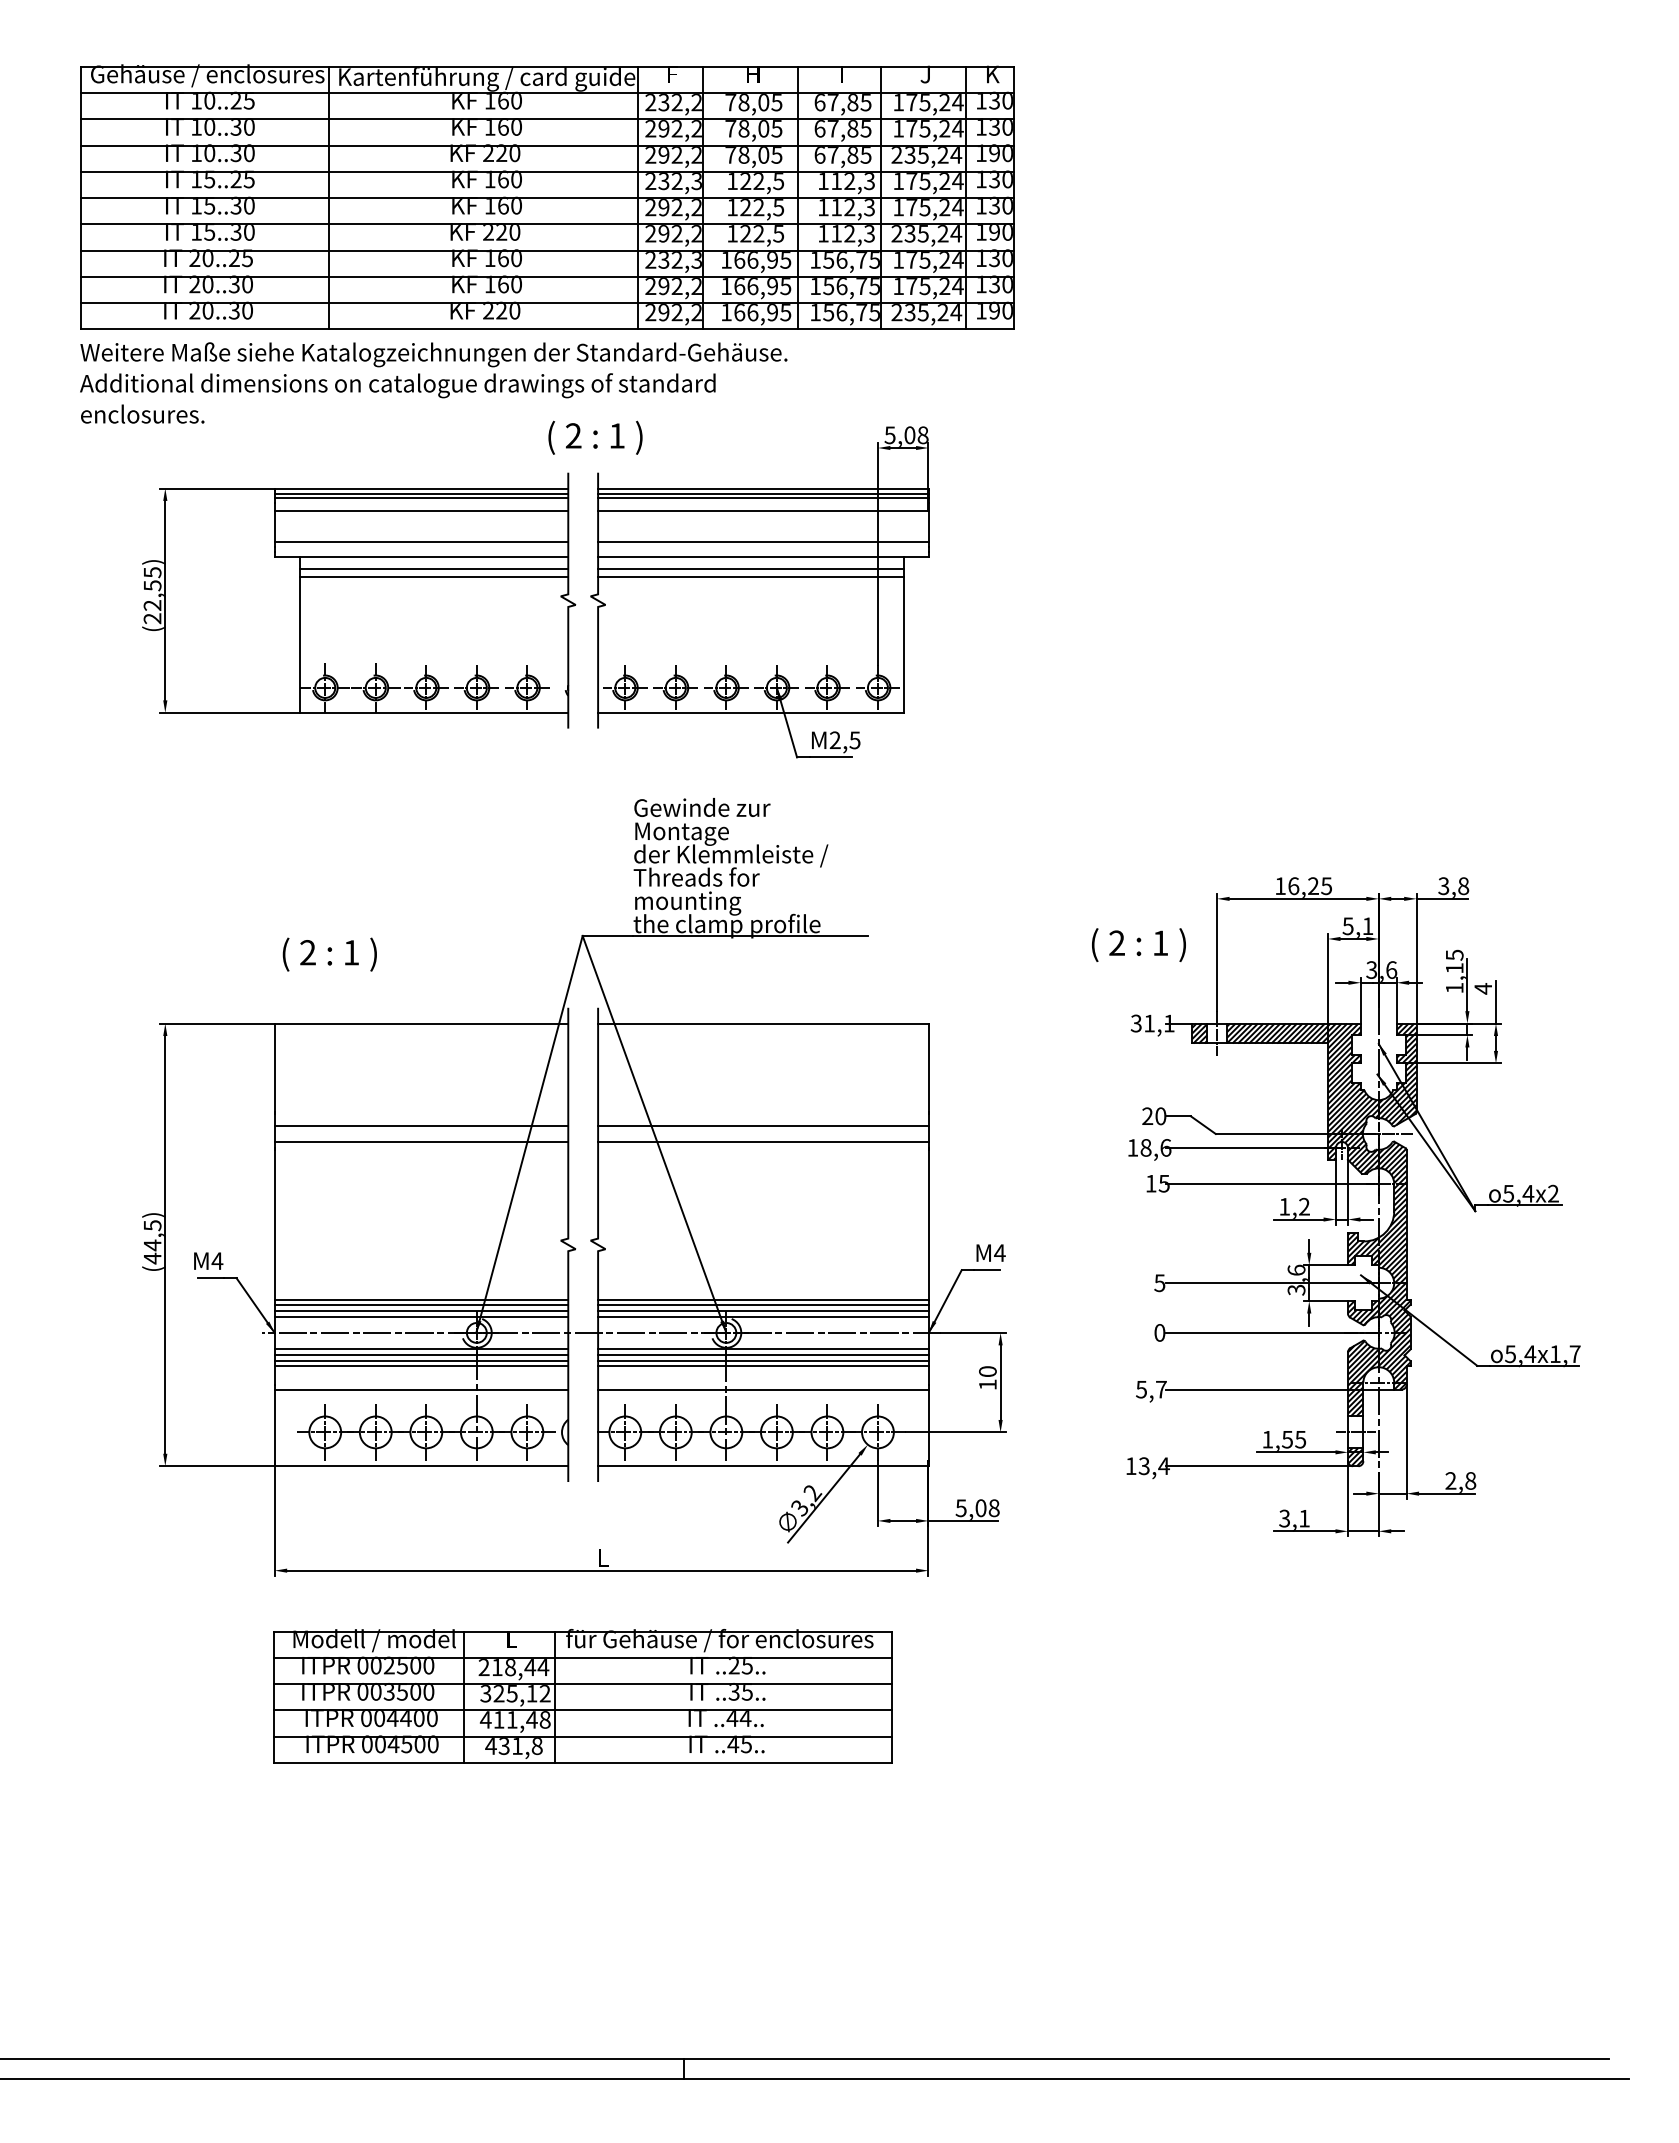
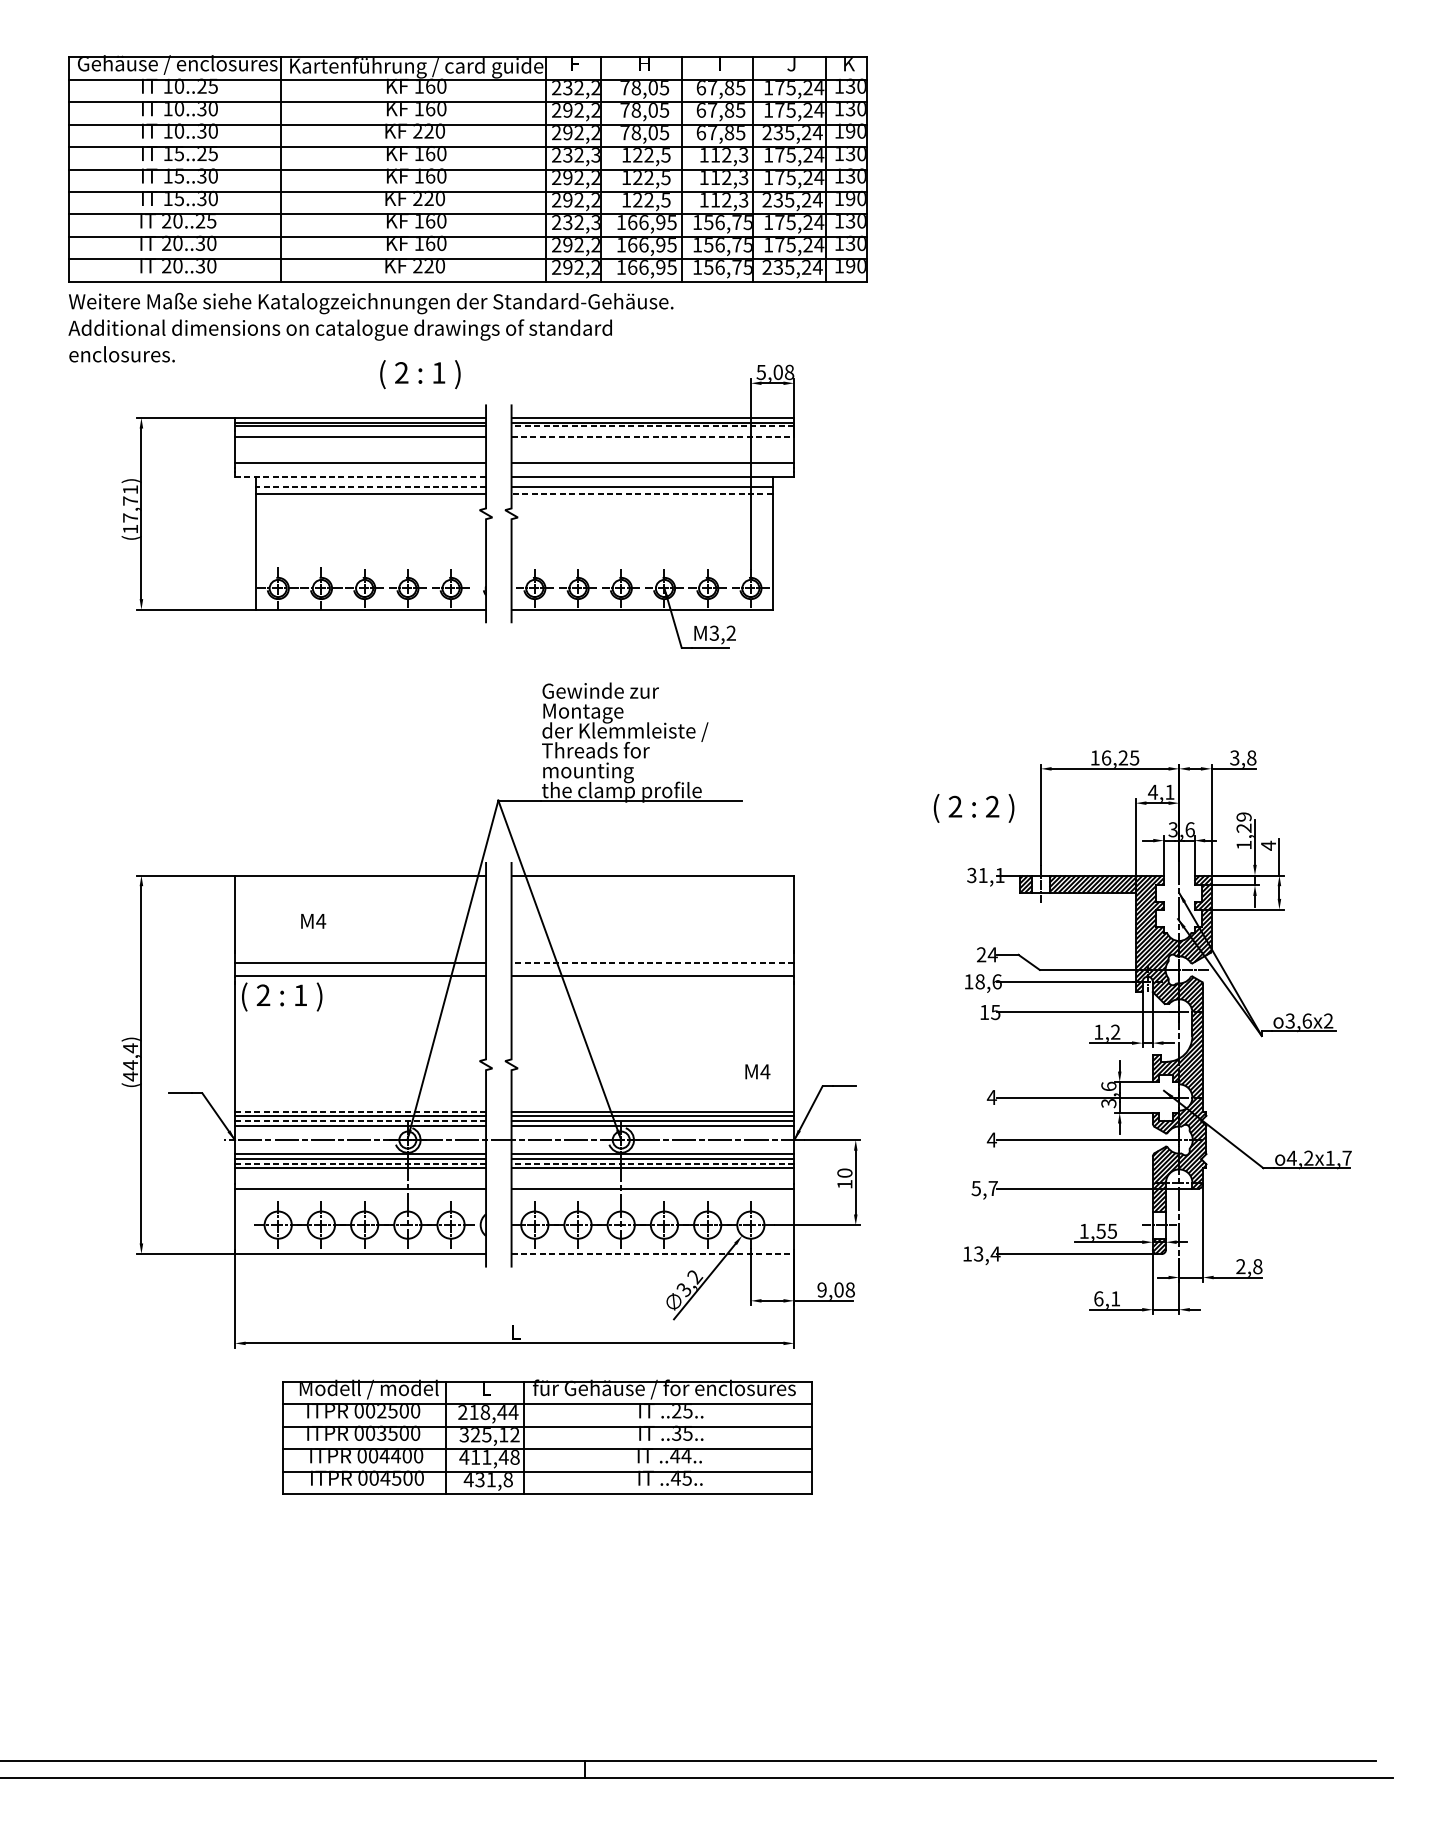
text: (595, 437) -> (420, 374), moved
line: (762, 498) -> (652, 426), solid -> dashed
line: (763, 510) -> (653, 436), solid -> dashed
line: (421, 557) -> (360, 476), solid -> dashed
line: (433, 569) -> (370, 487), solid -> dashed
line: (750, 577) -> (641, 494), solid -> dashed
text: (152, 595) -> (130, 509), (22,55) -> (17,71)
text: (844, 740) -> (722, 633), M2,5 -> M3,2
text: (1348, 926) -> (1153, 792), 5,1 -> 4,1
text: (1160, 942) -> (992, 806), 1 -> 2
text: (329, 954) -> (281, 996), moved
text: (1454, 961) -> (1243, 822), 1,15 -> 1,29
text: (1160, 1116) -> (992, 954), 20 -> 24
line: (762, 1126) -> (652, 963), solid -> dashed
text: (1518, 1193) -> (1298, 1020), 5,4x2 -> 3,6x2
text: (152, 1225) -> (130, 1048), (44,5) -> (44,4)
text: (990, 1252) -> (757, 1071), moved
text: (208, 1260) -> (313, 920), moved
text: (1159, 1283) -> (991, 1097), 5 -> 4
line: (421, 1300) -> (360, 1112), solid -> dashed
line: (421, 1310) -> (360, 1120), solid -> dashed
text: (1159, 1332) -> (991, 1139), 0 -> 4
text: (1520, 1354) -> (1300, 1158), 5,4x1,7 -> 4,2x1,7
line: (421, 1361) -> (360, 1164), solid -> dashed
line: (762, 1361) -> (652, 1164), solid -> dashed
line: (763, 1466) -> (653, 1254), solid -> dashed
text: (960, 1507) -> (821, 1289), 5,08 -> 9,08
text: (1284, 1518) -> (1098, 1298), 3,1 -> 6,1
part: (582, 1696) -> (546, 1437), moved

